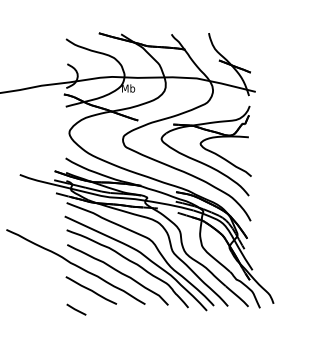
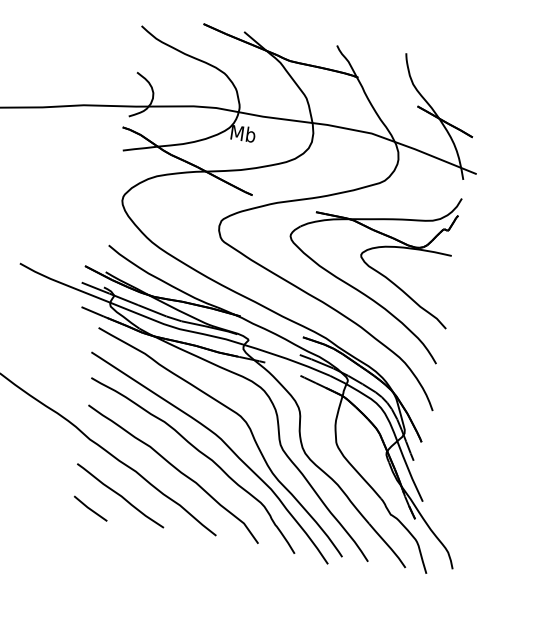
line: (76, 309) -> (90, 508), moved

